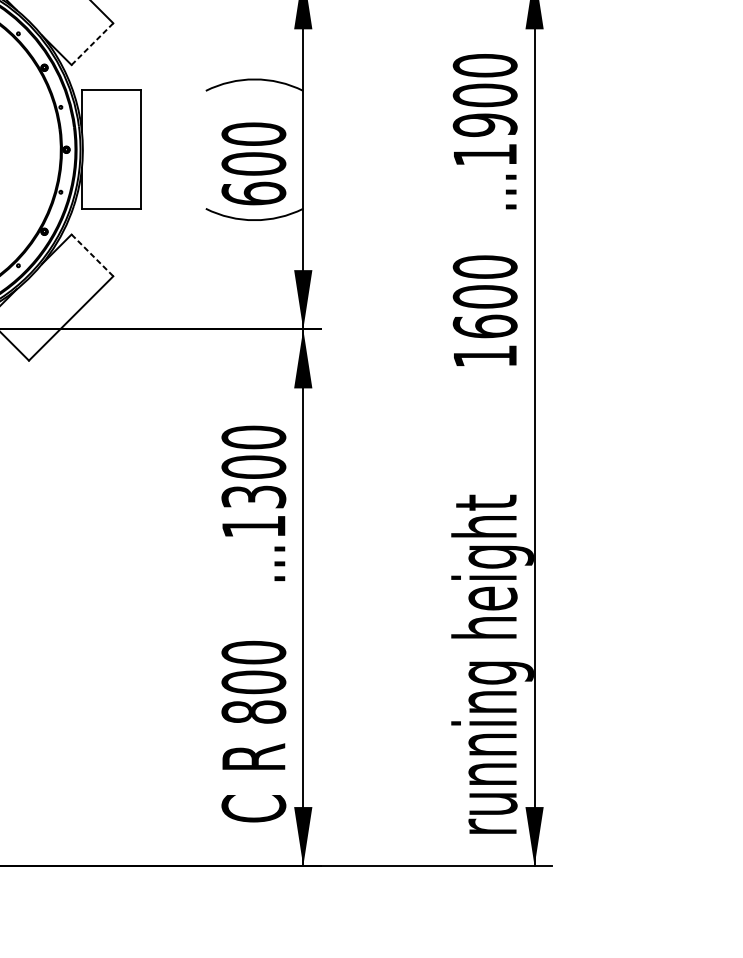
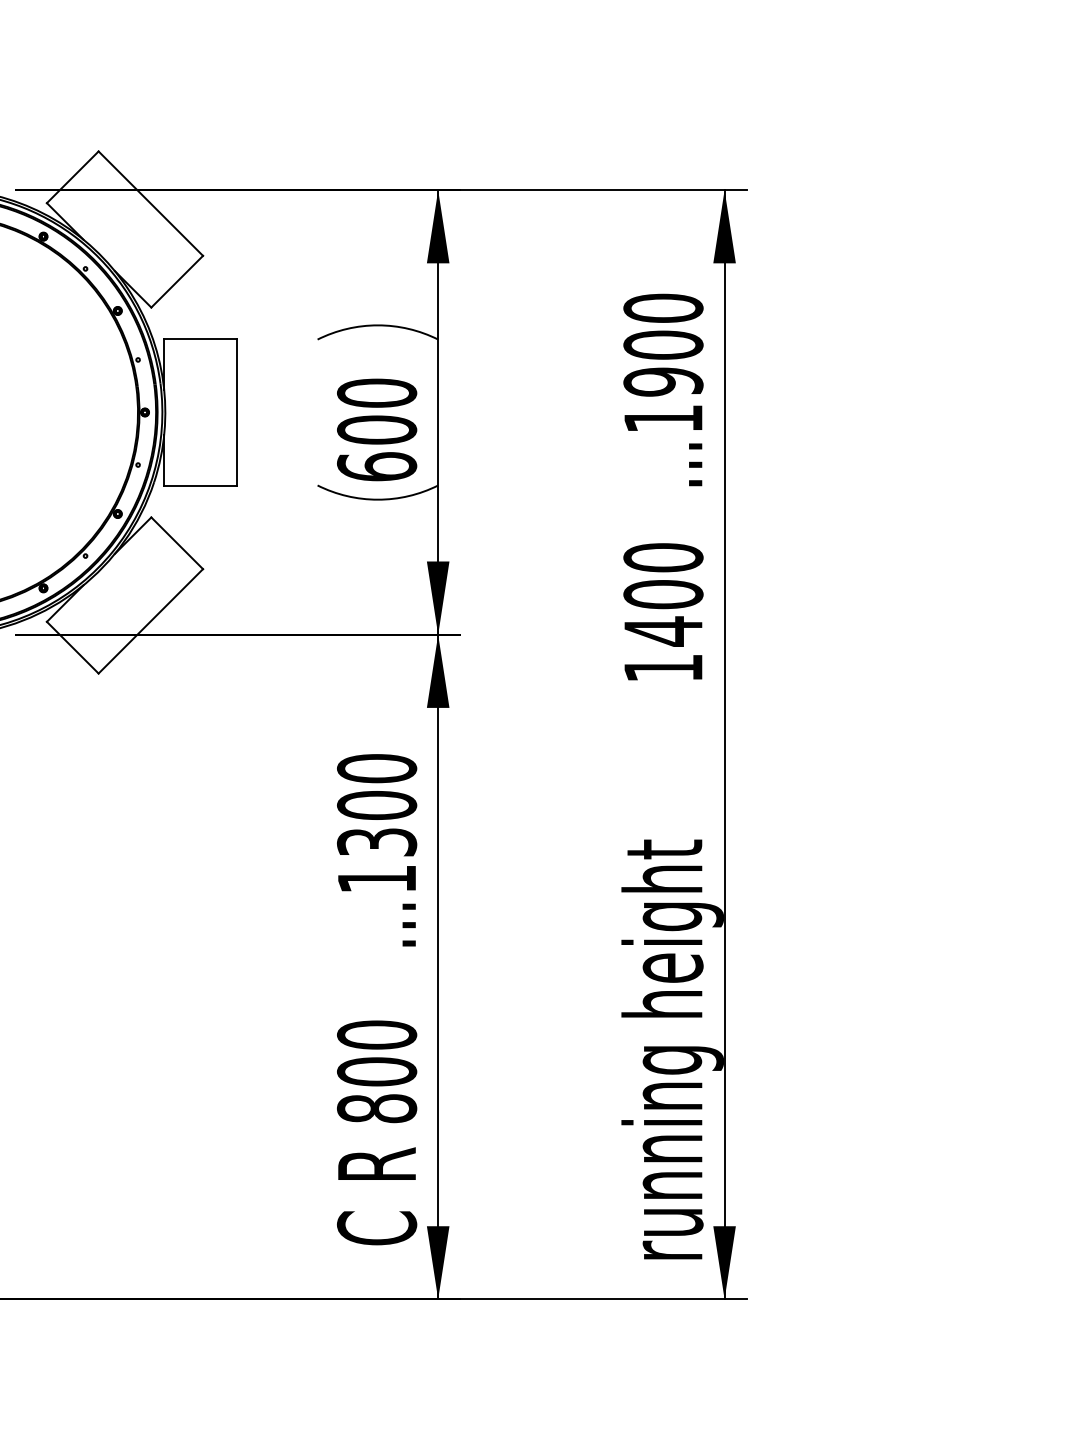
line: (92, 43) -> (177, 281), dashed -> solid
line: (92, 255) -> (177, 543), dashed -> solid
text: (485, 326) -> (663, 631), 1600 -> 1400

